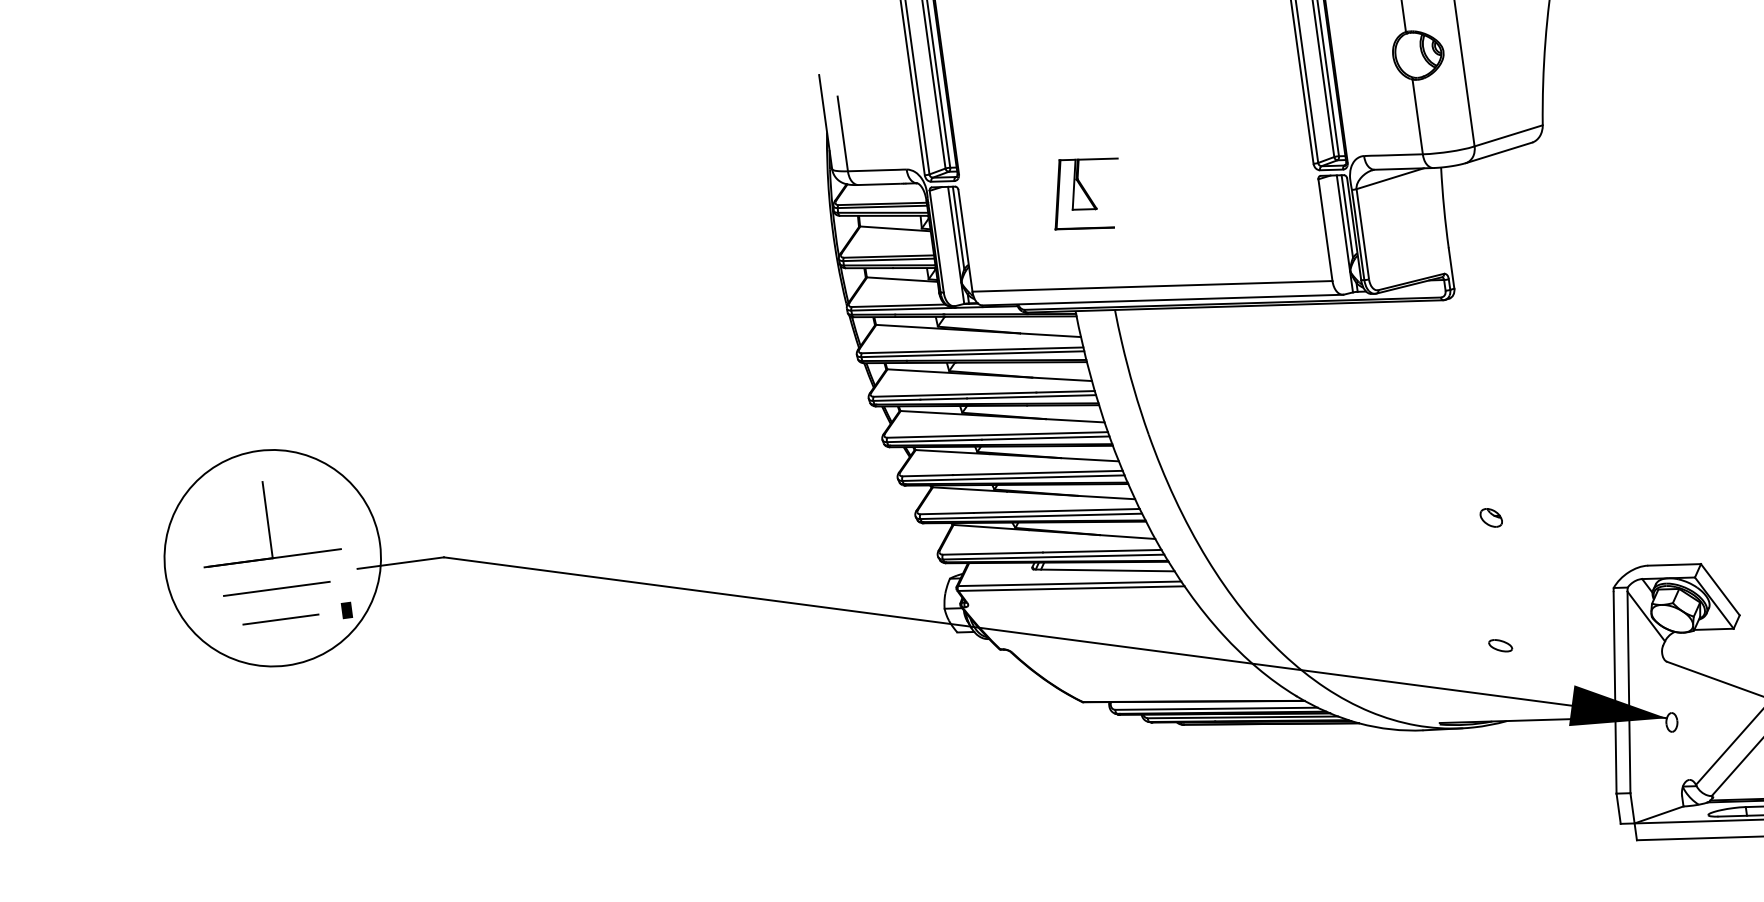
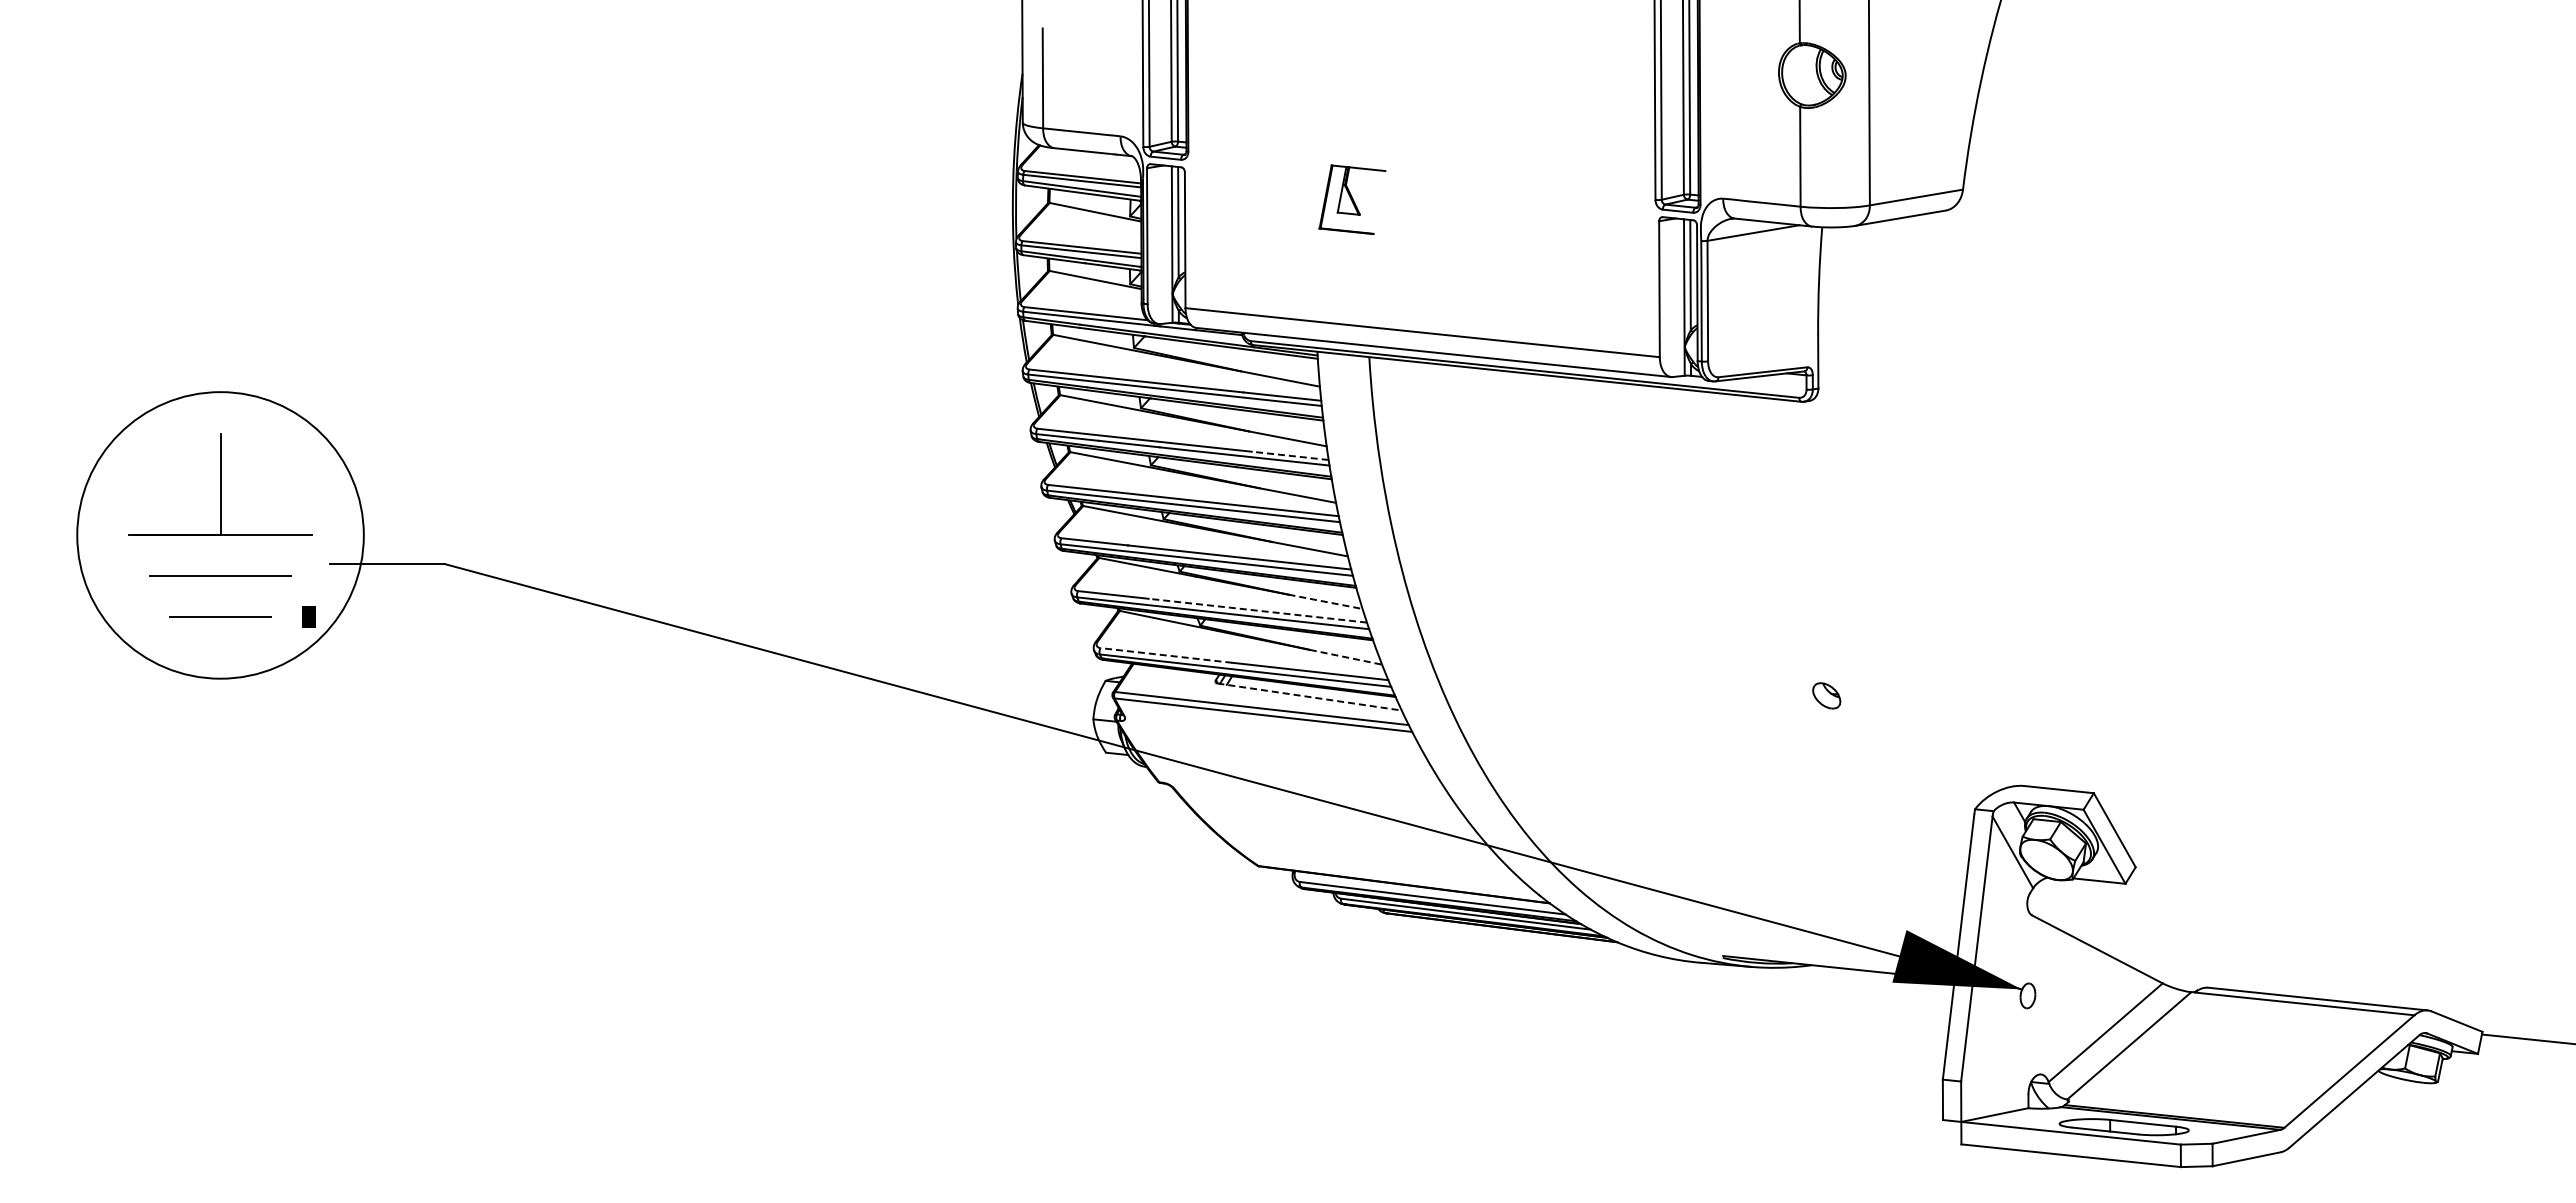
part: (1086, 193) -> (1352, 199), size x0.7
line: (1065, 391) -> (1290, 455), solid -> dashed
line: (1106, 497) -> (1325, 601), solid -> dashed
line: (1056, 510) -> (1257, 610), solid -> dashed
line: (1127, 537) -> (1345, 657), solid -> dashed
line: (992, 553) -> (1165, 655), solid -> dashed
line: (1104, 570) -> (1310, 697), solid -> dashed
part: (1500, 645) -> (1816, 864), removed

